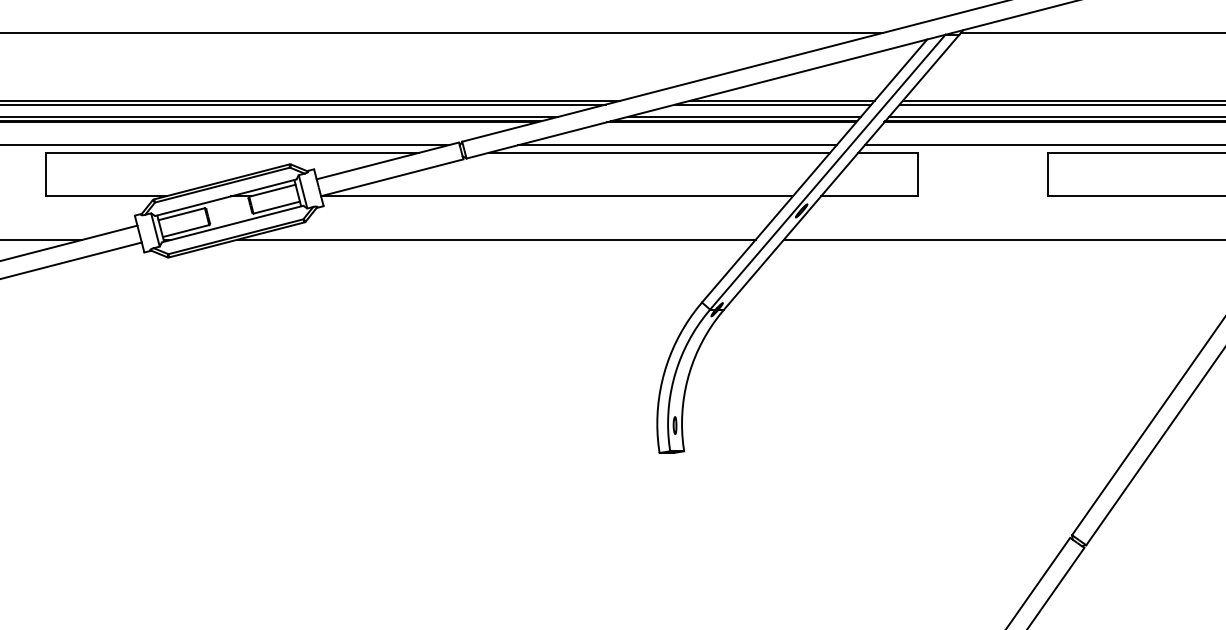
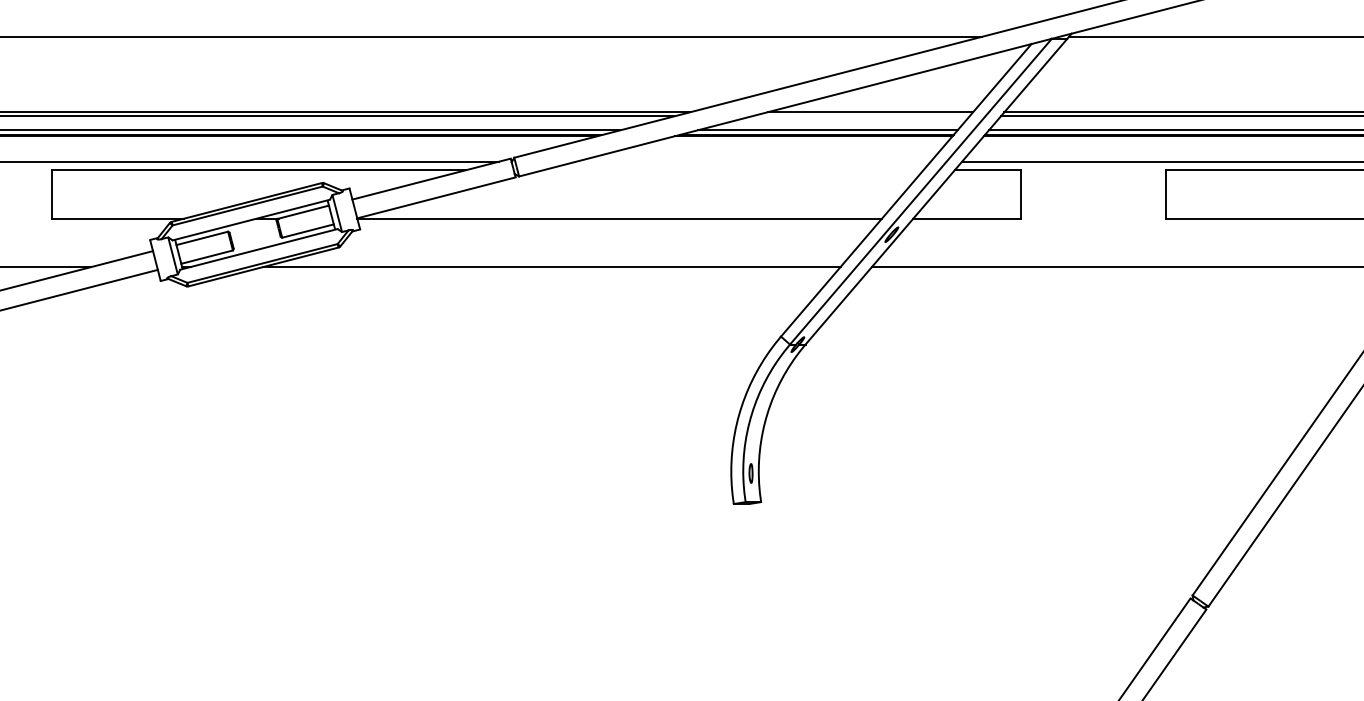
line: (773, 104) -> (860, 116), removed
line: (677, 145) -> (753, 161), removed
line: (659, 153) -> (733, 170), removed

